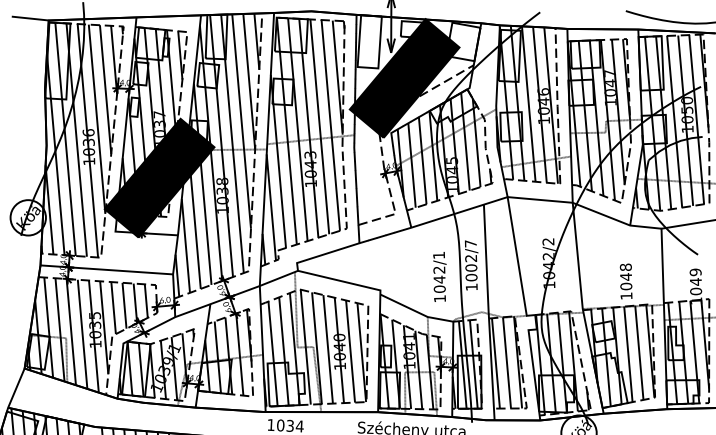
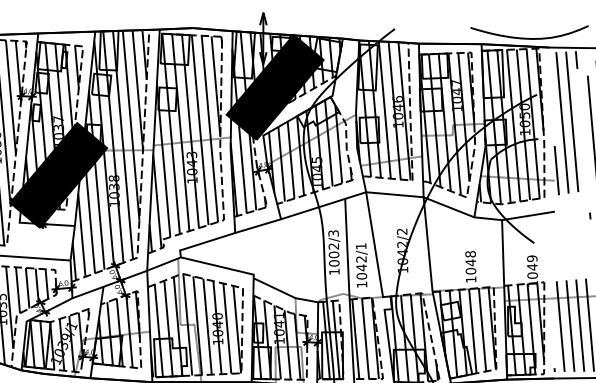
hatch: (416, 119) -> (285, 123), added
text: (470, 243) -> (333, 233), 1002/7 -> 1002/3
text: (439, 276) -> (361, 265), moved

